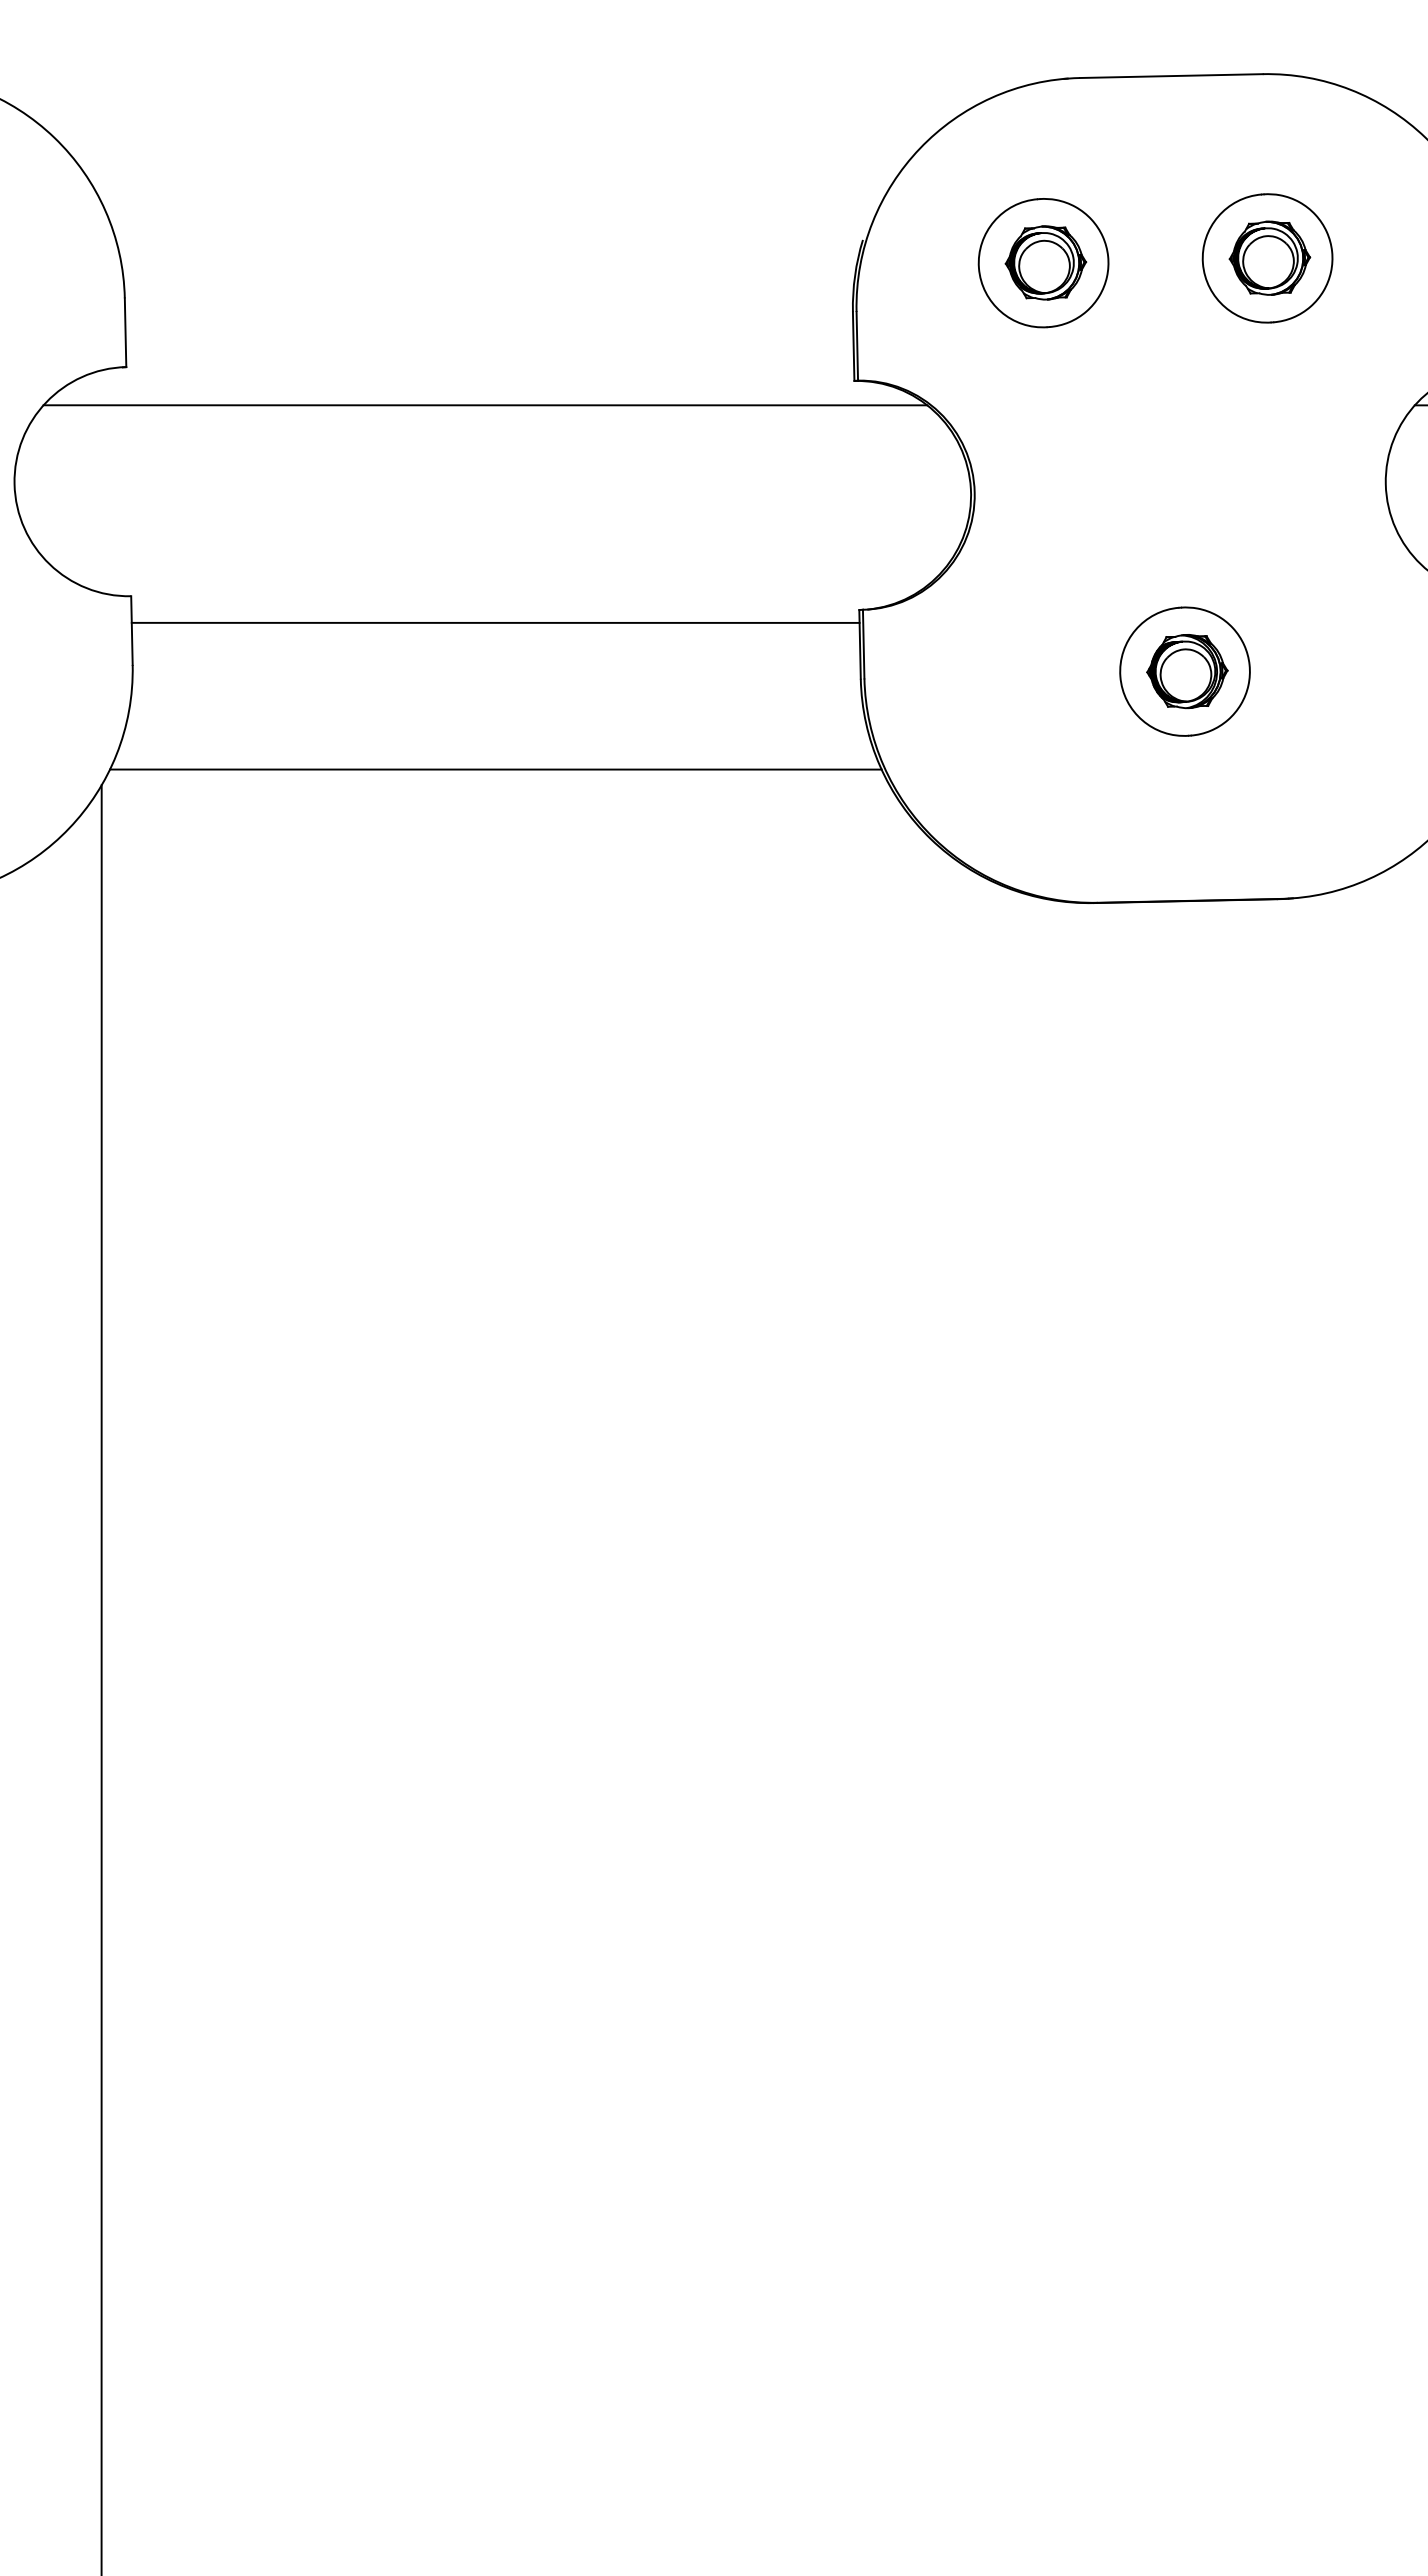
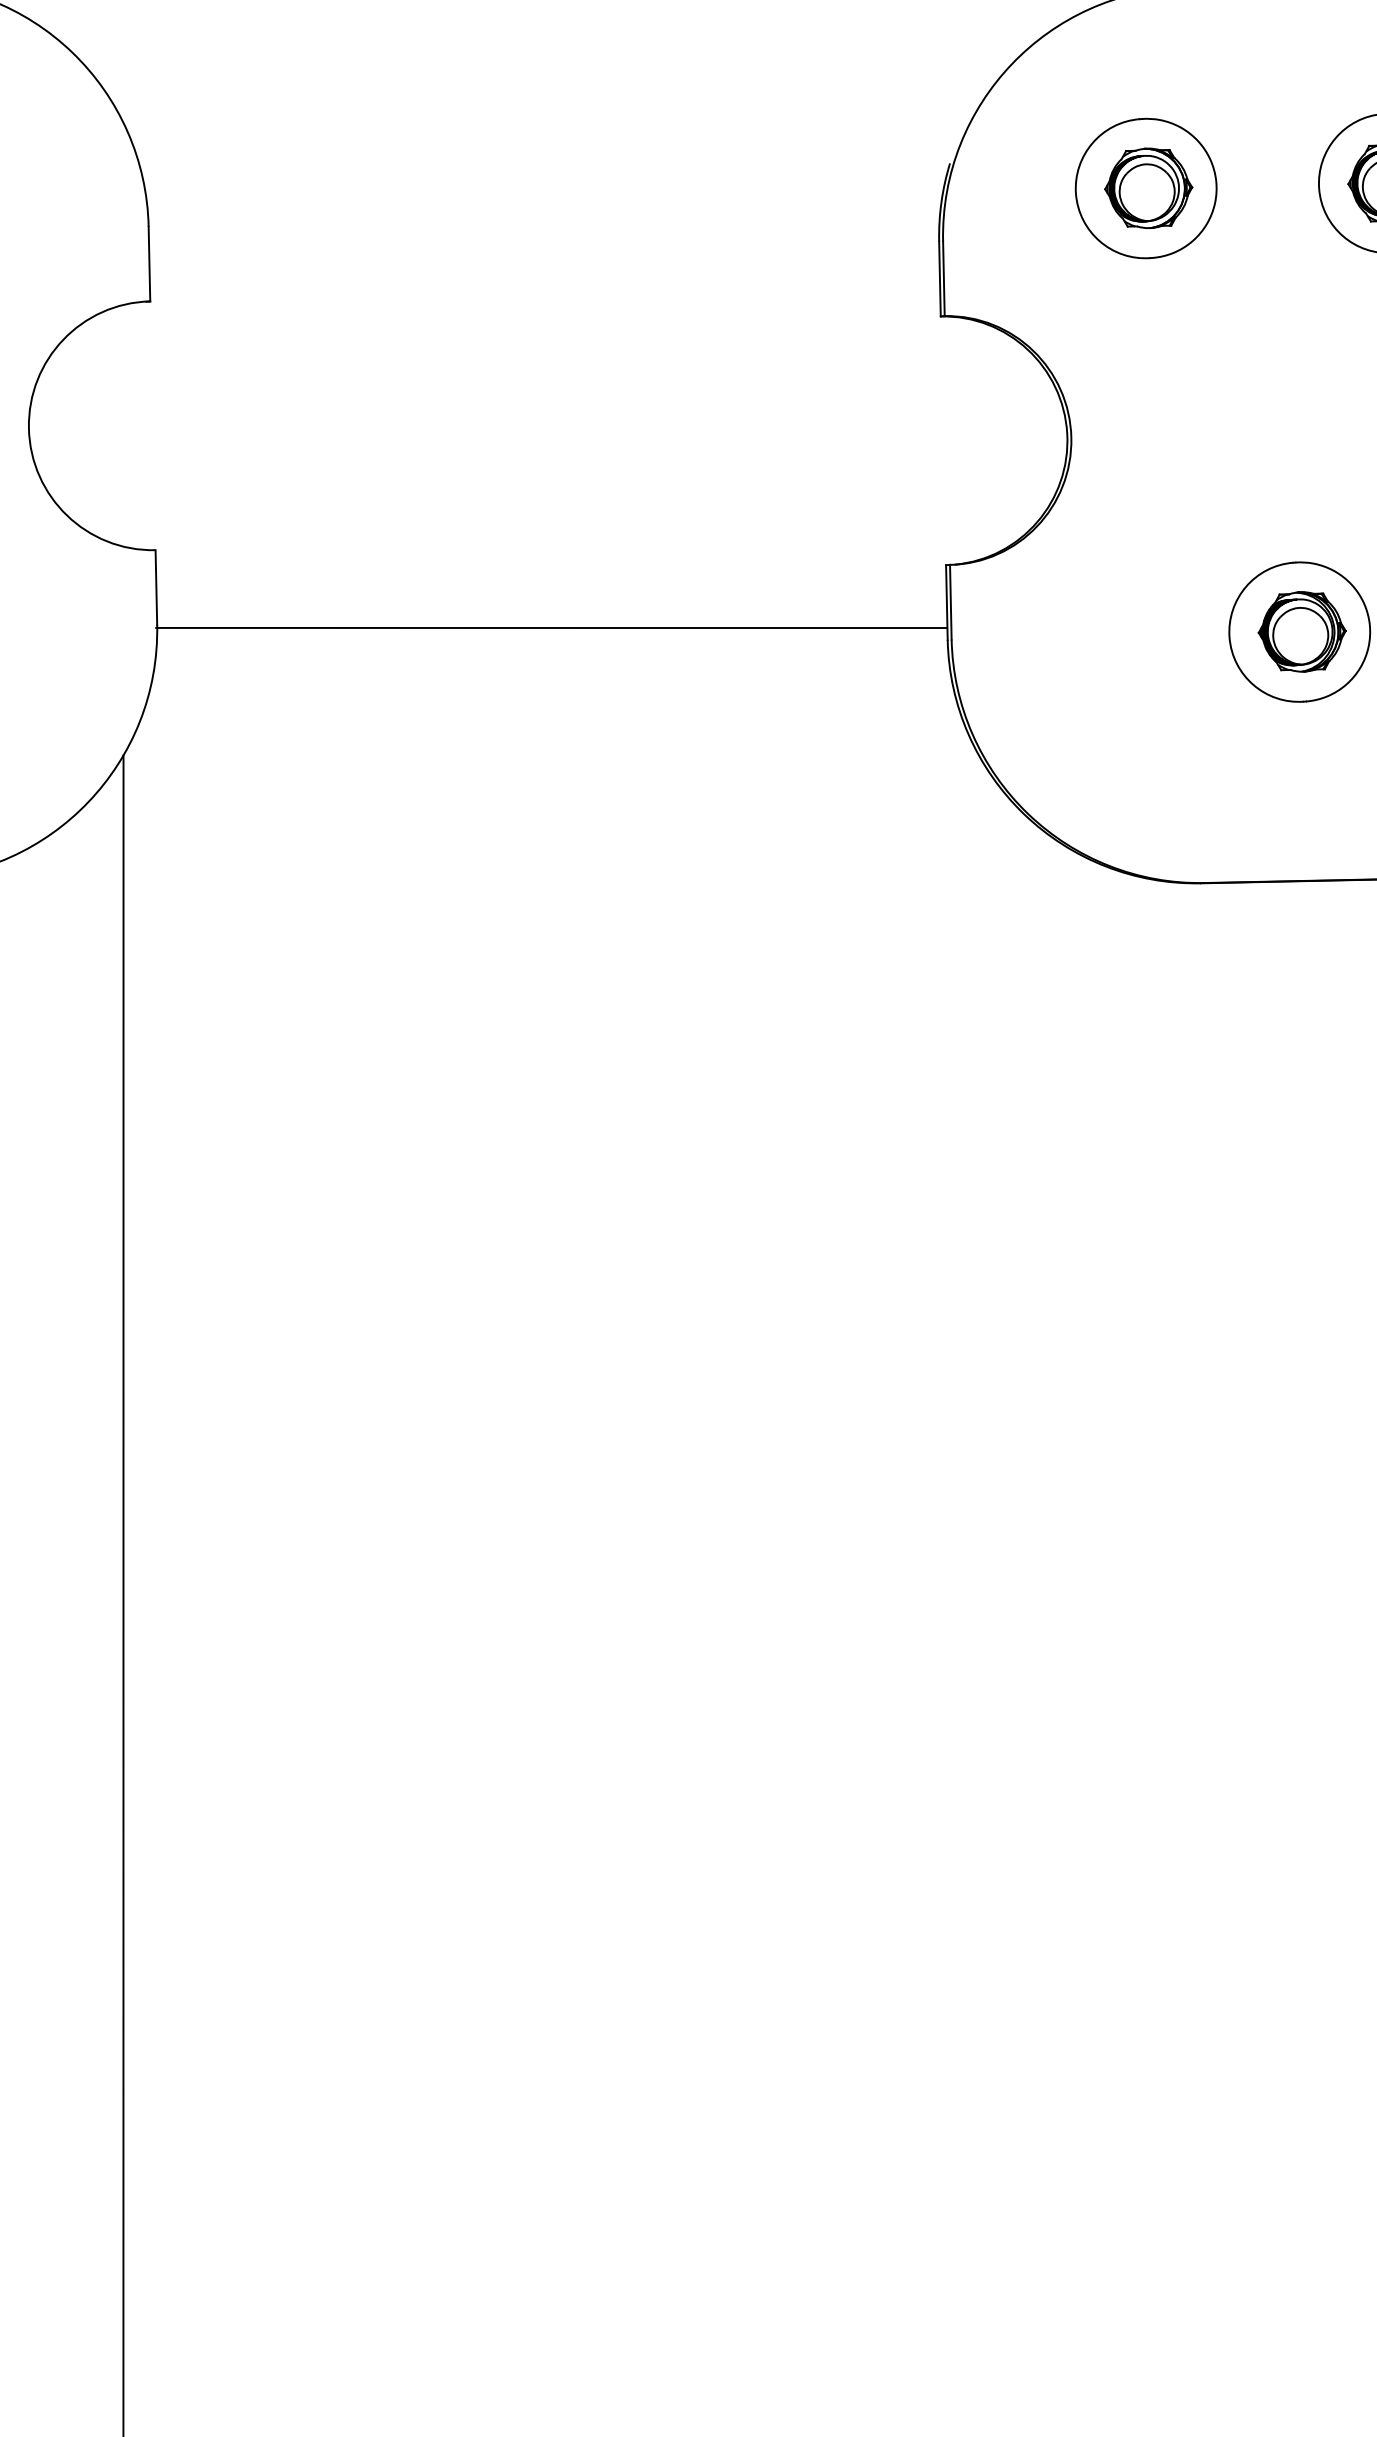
line: (485, 405) -> (540, 343), removed
line: (495, 622) -> (551, 627), moved
line: (495, 769) -> (551, 738), removed

